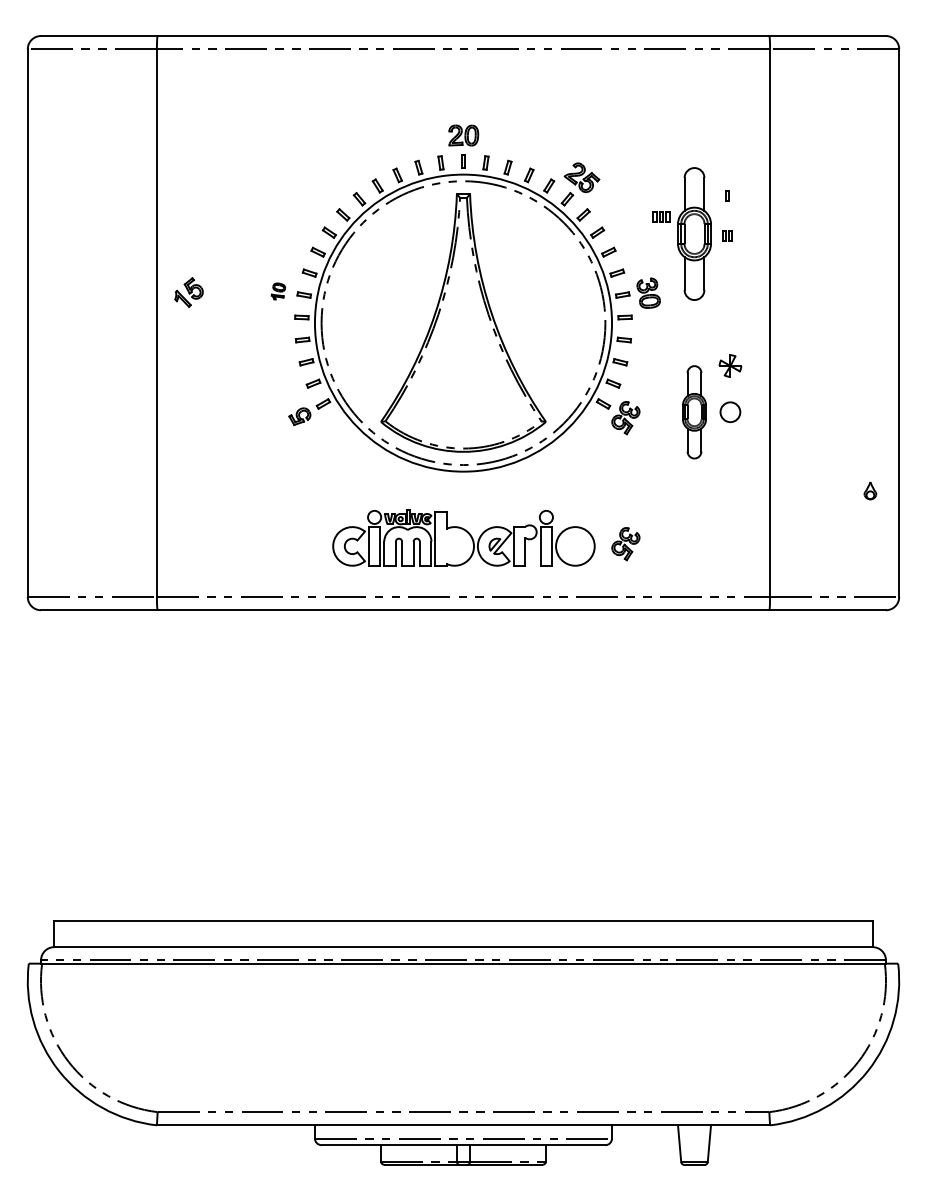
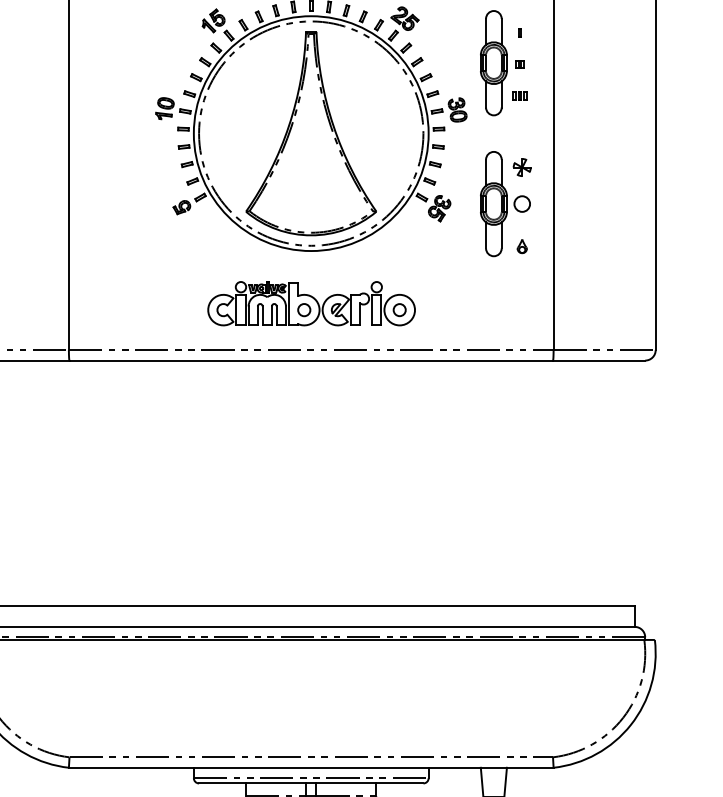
part: (661, 216) -> (519, 95), moved
part: (278, 291) -> (165, 108), size x1.67
part: (188, 292) -> (213, 20), moved
part: (694, 412) -> (493, 204), size x1.43
part: (870, 490) -> (522, 246), moved
part: (625, 544) -> (439, 308), removed
circle: (454, 545) -> (304, 309), added
circle: (574, 545) -> (399, 309), added

